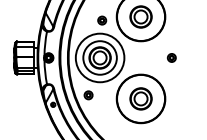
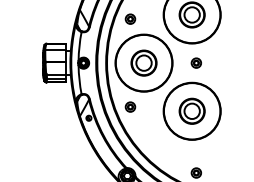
part: (102, 20) -> (130, 18), moved
circle: (99, 57) -> (143, 62), size x1.43
part: (171, 57) -> (195, 62), moved

